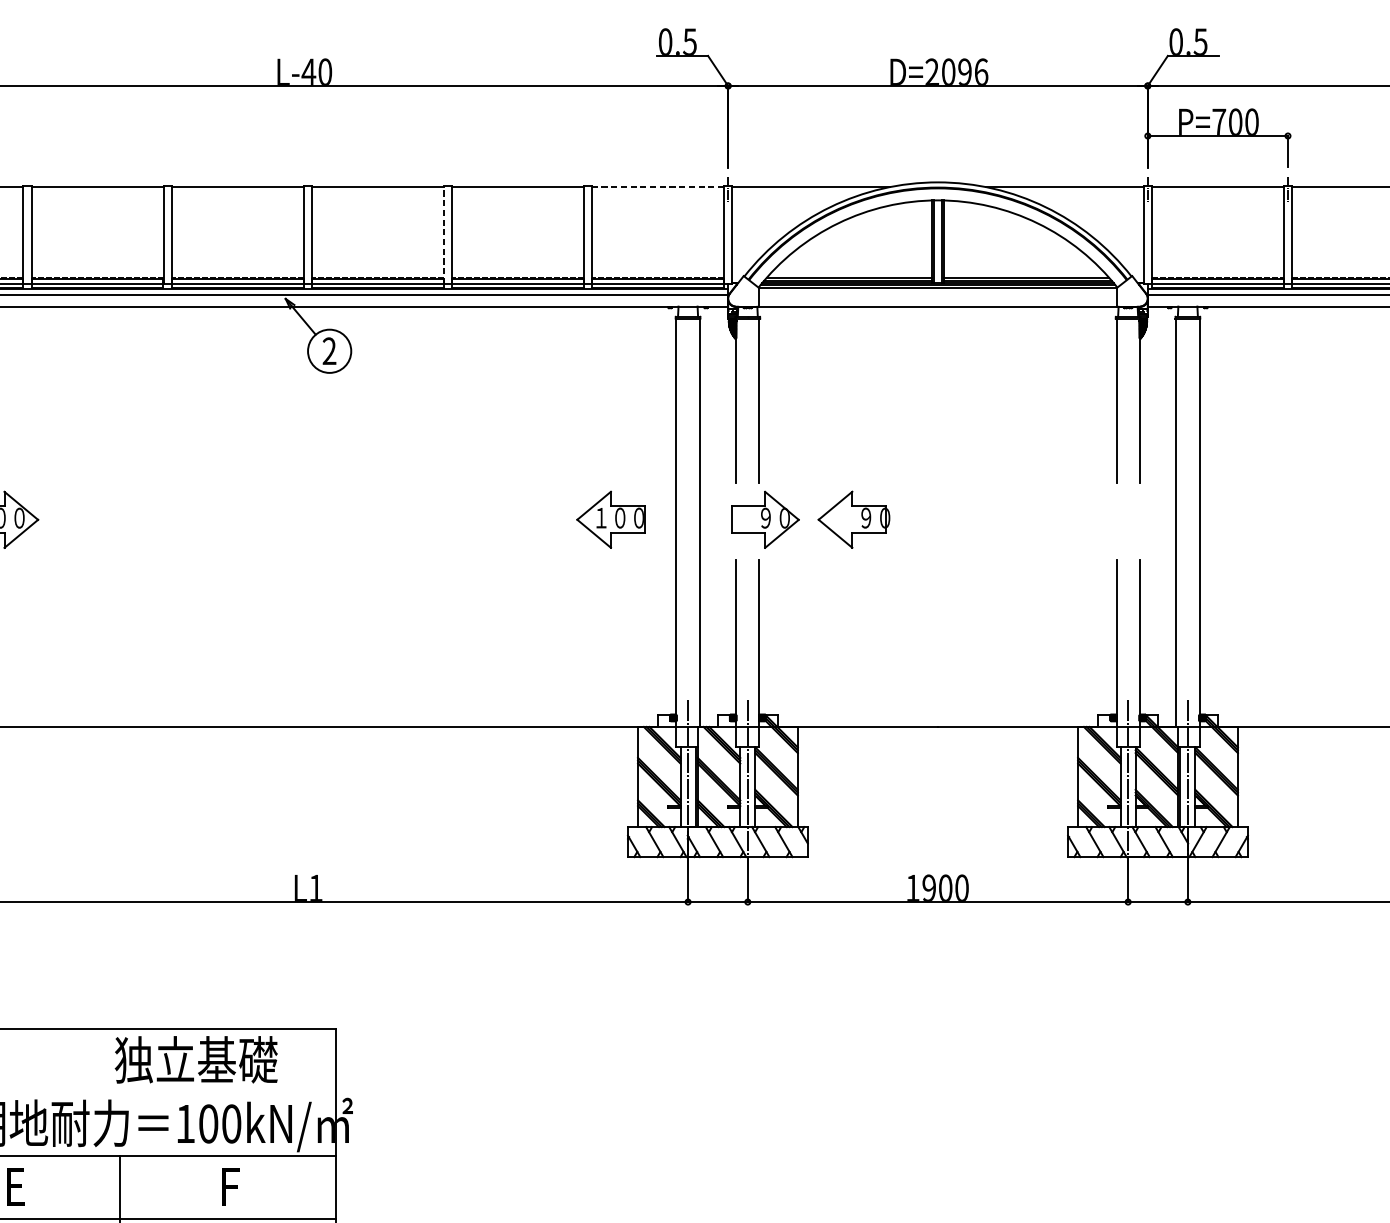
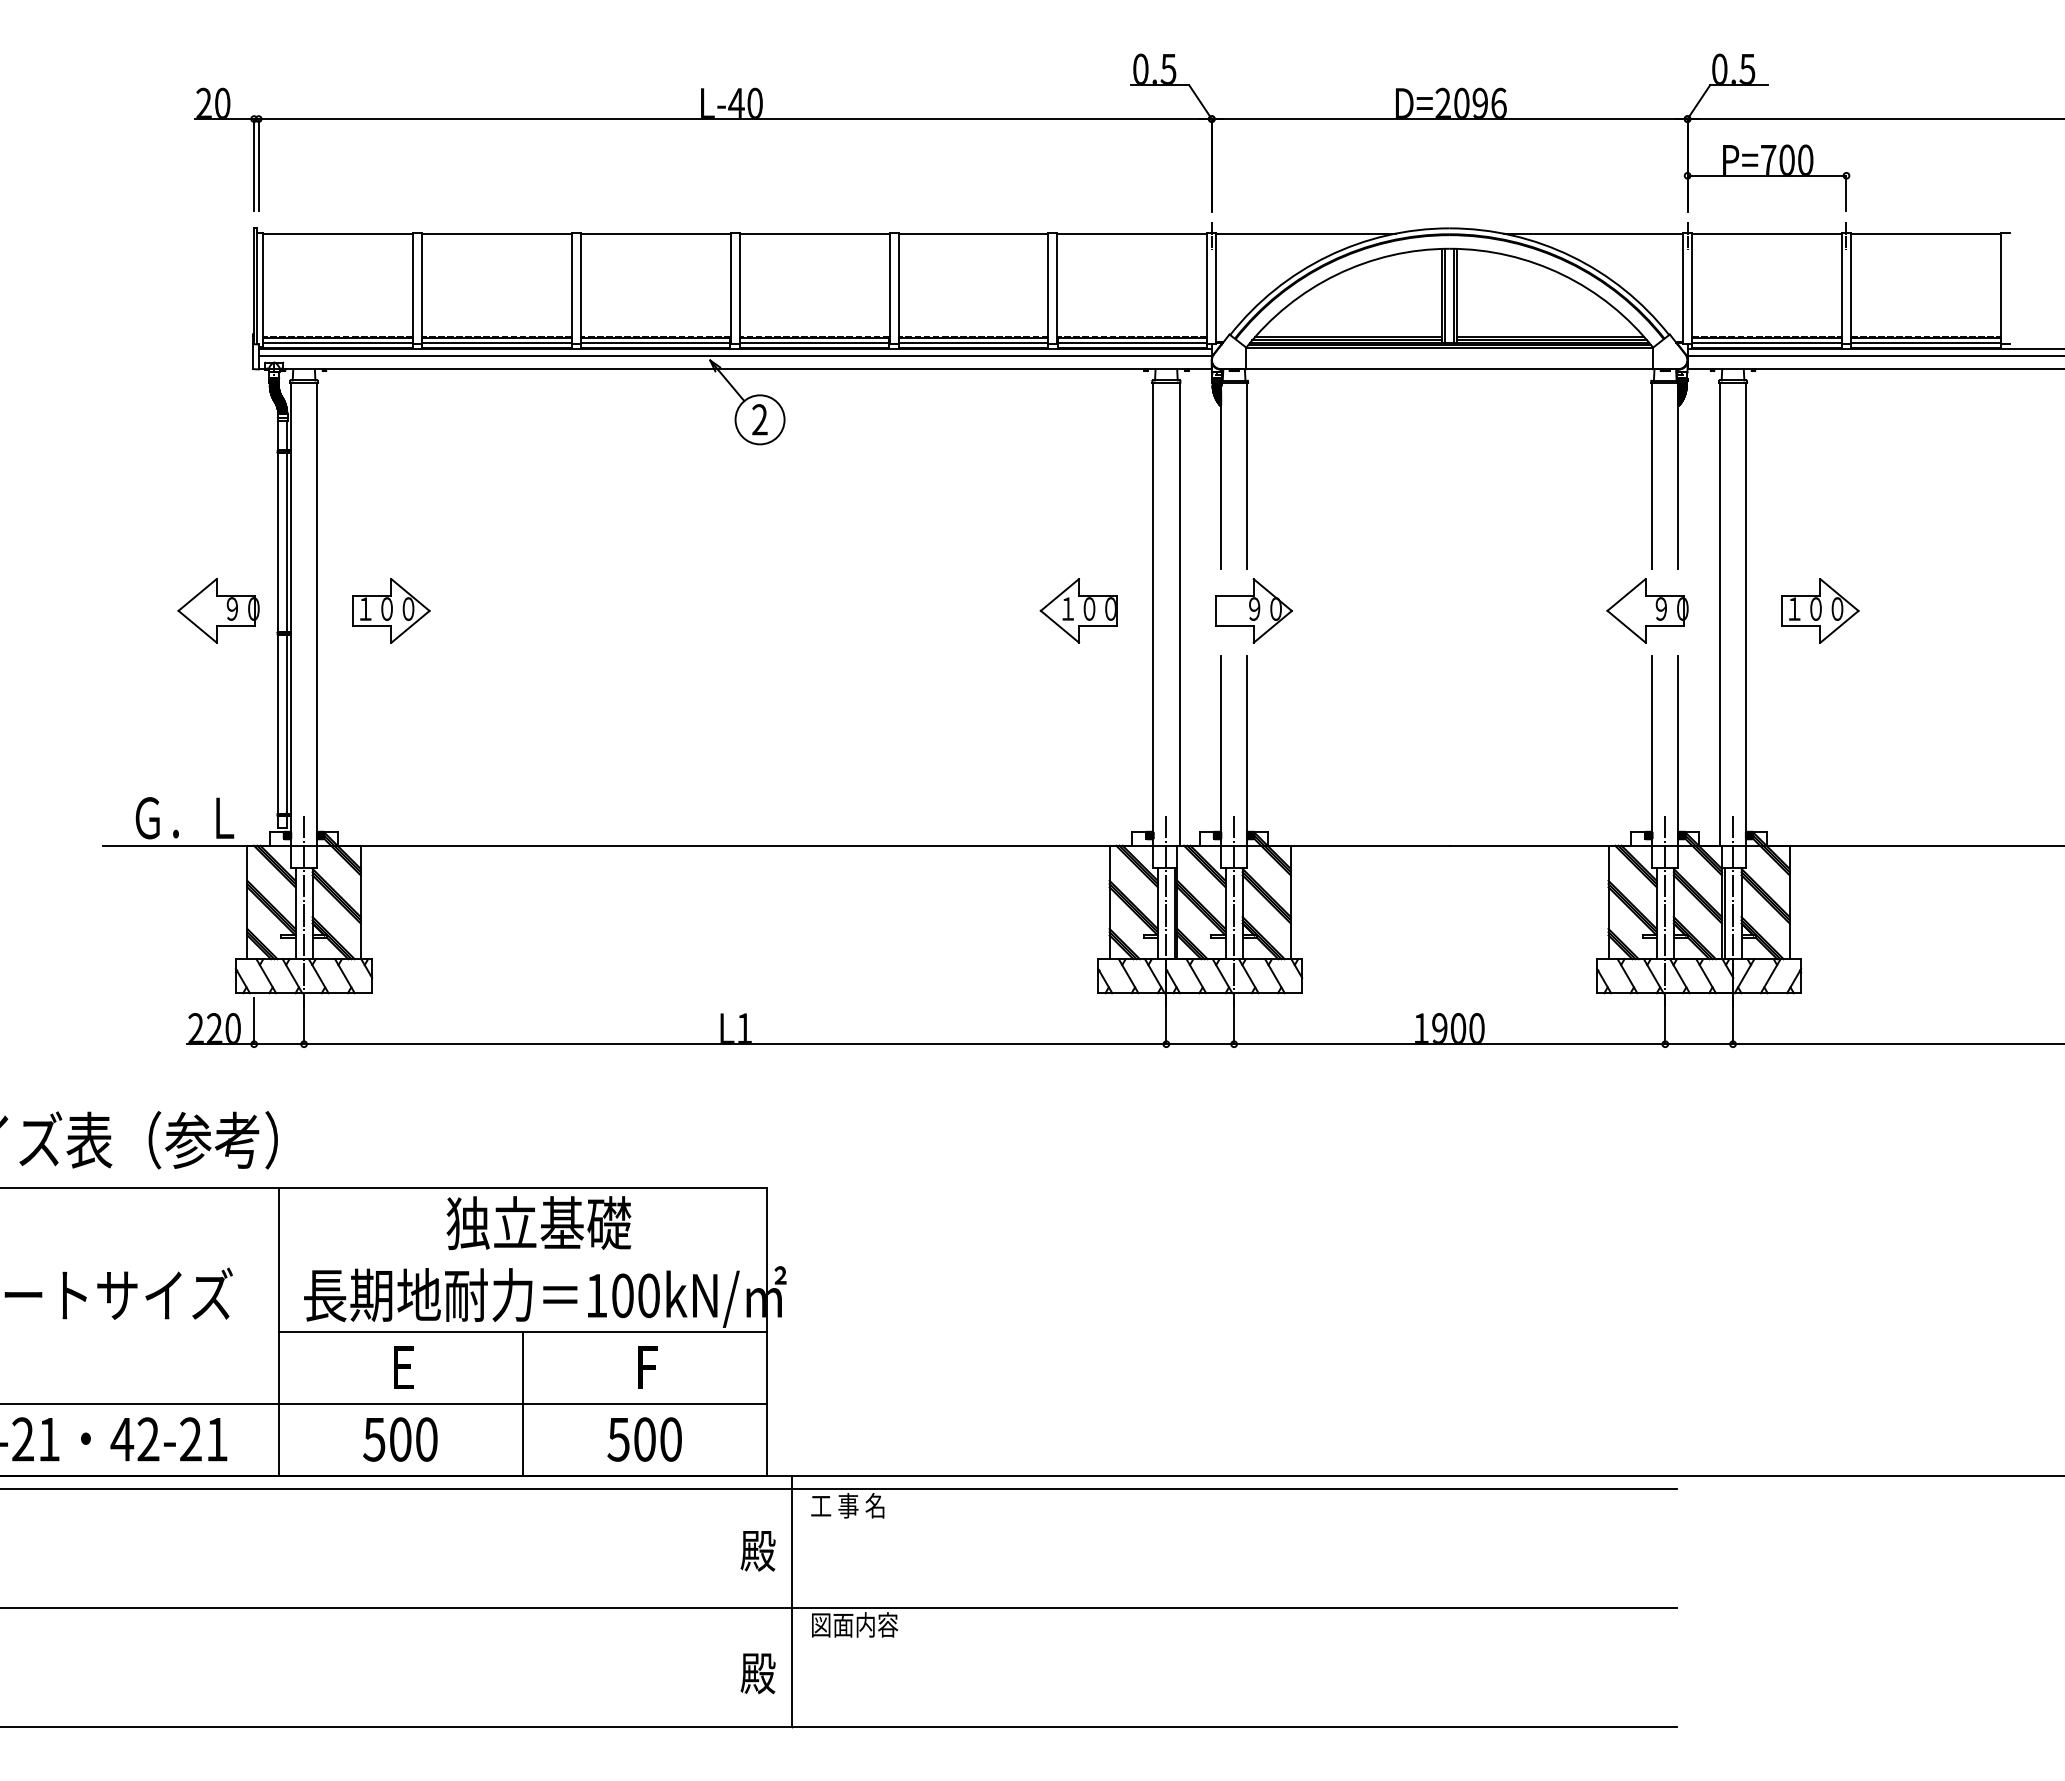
line: (658, 186) -> (1132, 233), dashed -> solid
line: (443, 235) -> (889, 288), dashed -> solid
part: (853, 519) -> (1647, 610), moved
part: (1265, 519) -> (1820, 610), added
text: (195, 1060) -> (538, 1223), moved

